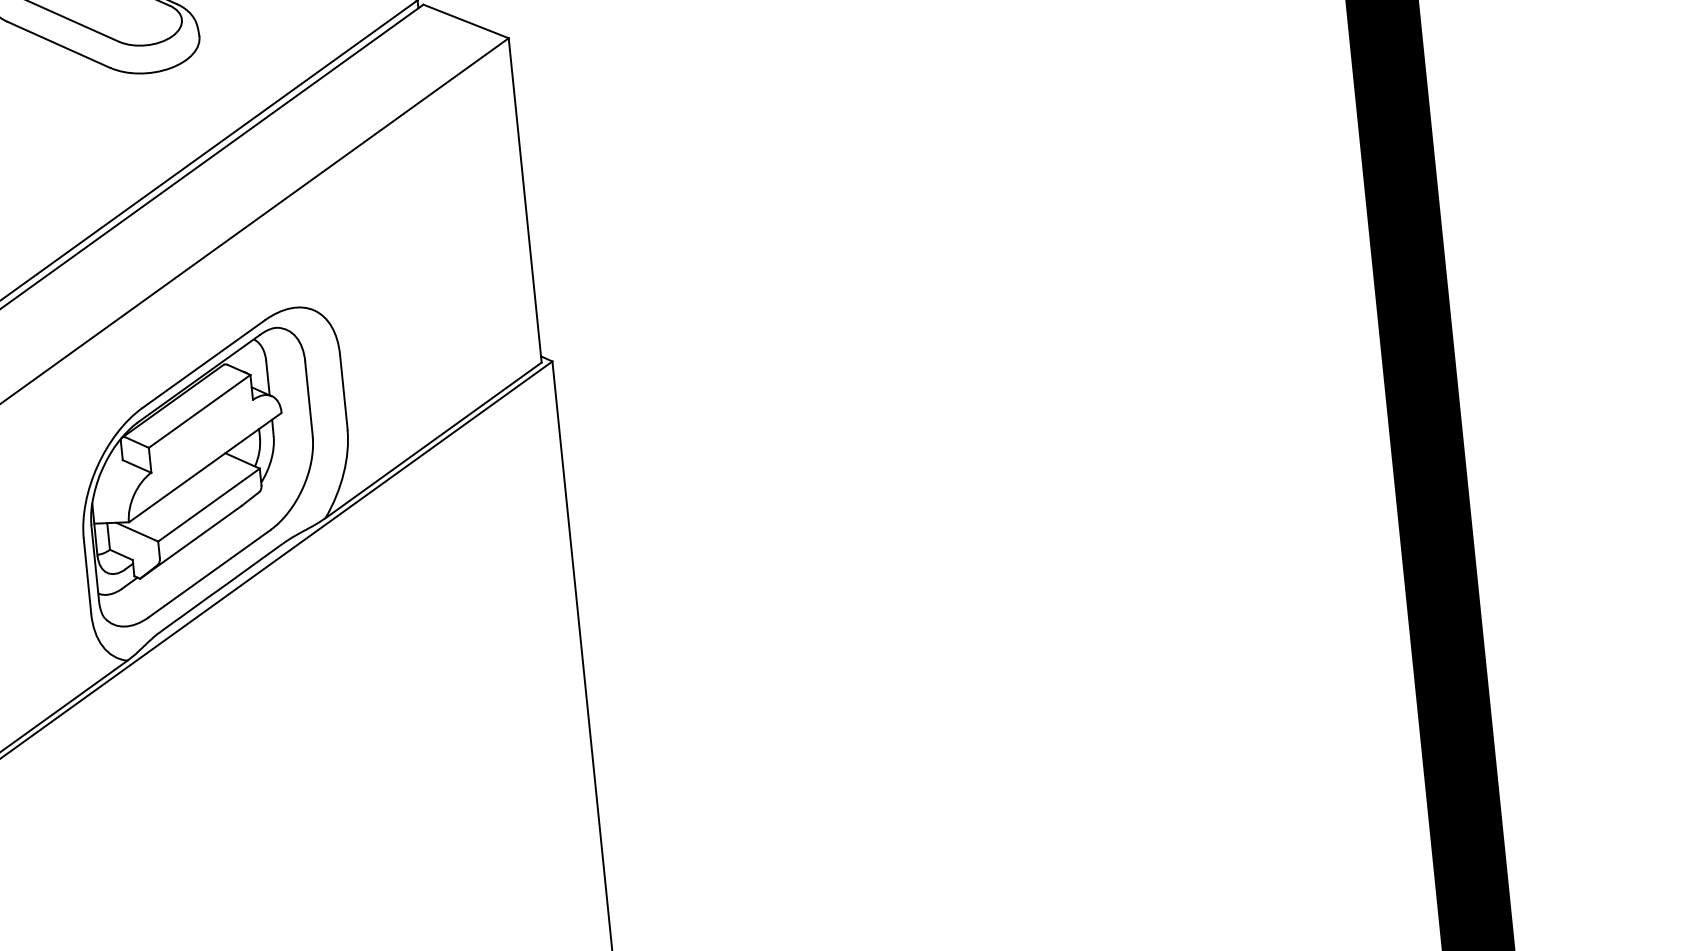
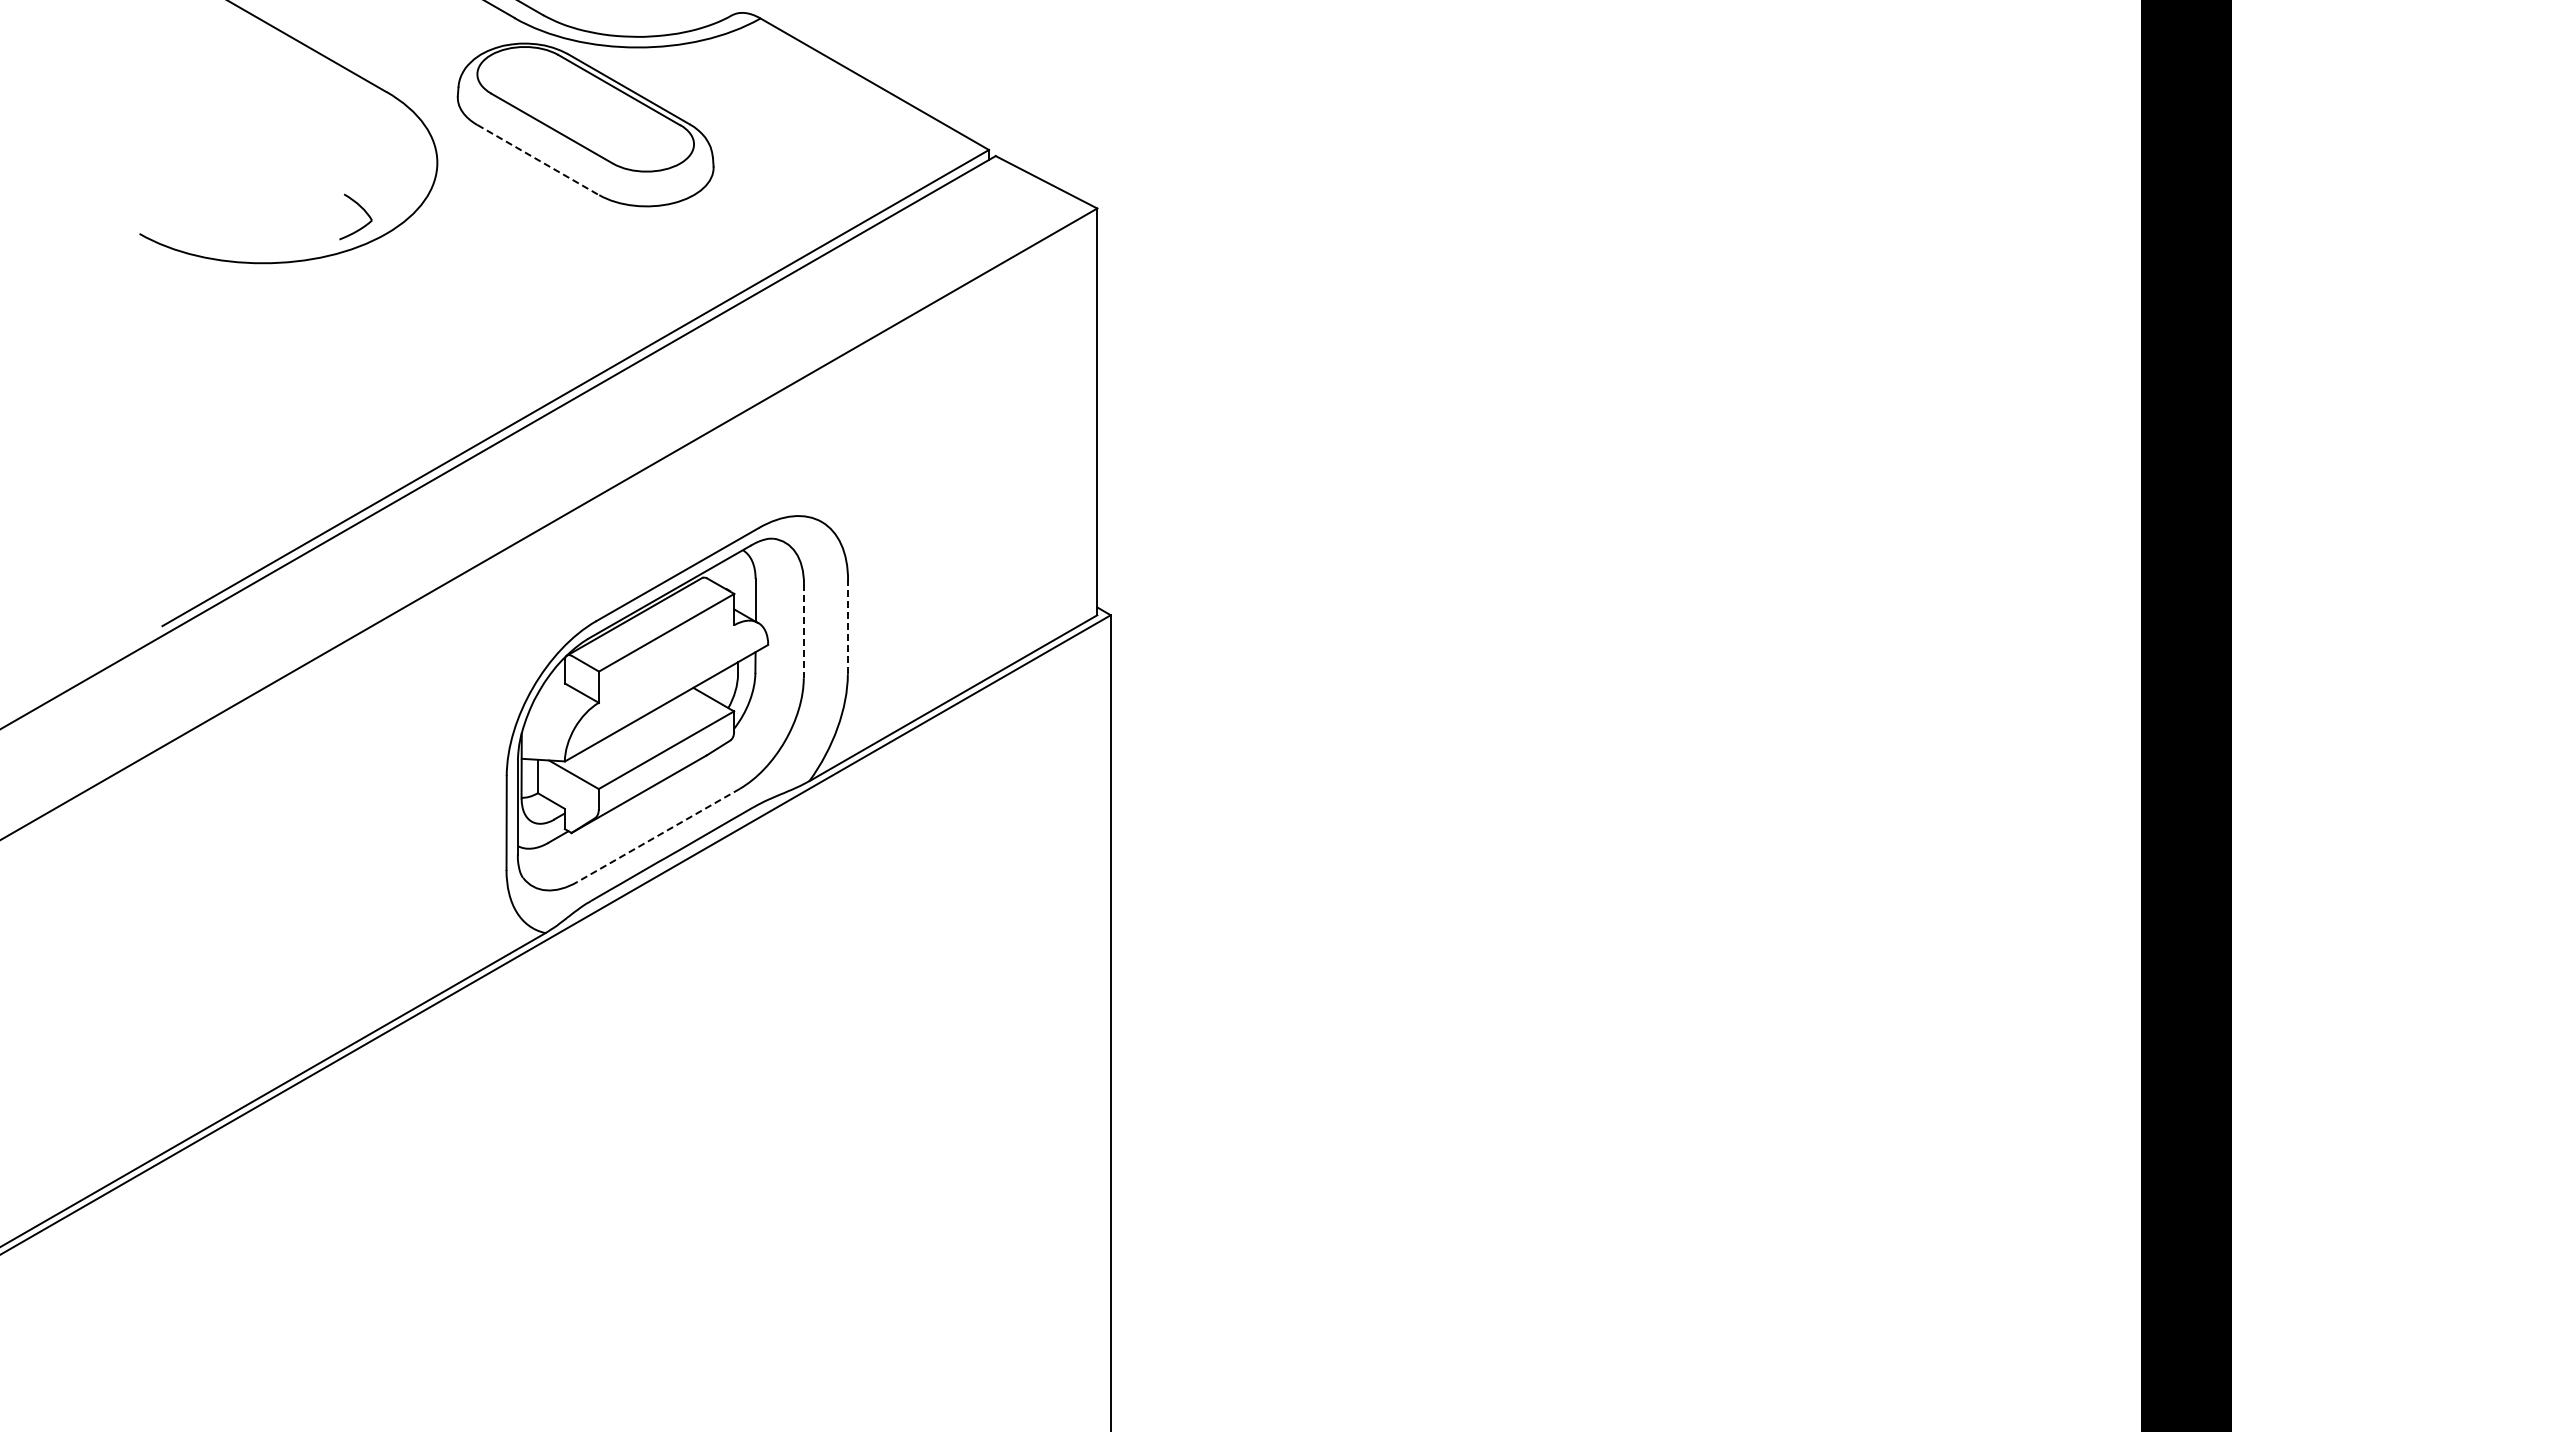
line: (59, 45) -> (538, 160), solid -> dashed
line: (344, 392) -> (848, 627), solid -> dashed
line: (308, 399) -> (803, 631), solid -> dashed
line: (209, 573) -> (658, 835), solid -> dashed

